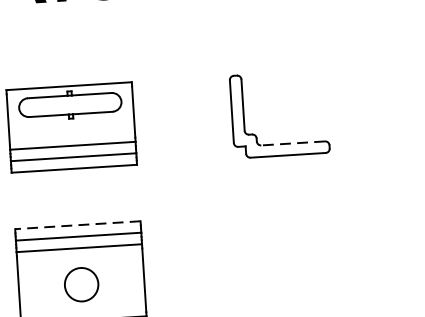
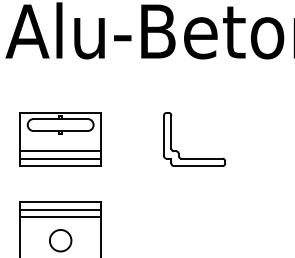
line: (293, 143) -> (202, 158), dashed -> solid
line: (77, 225) -> (60, 202), dashed -> solid

